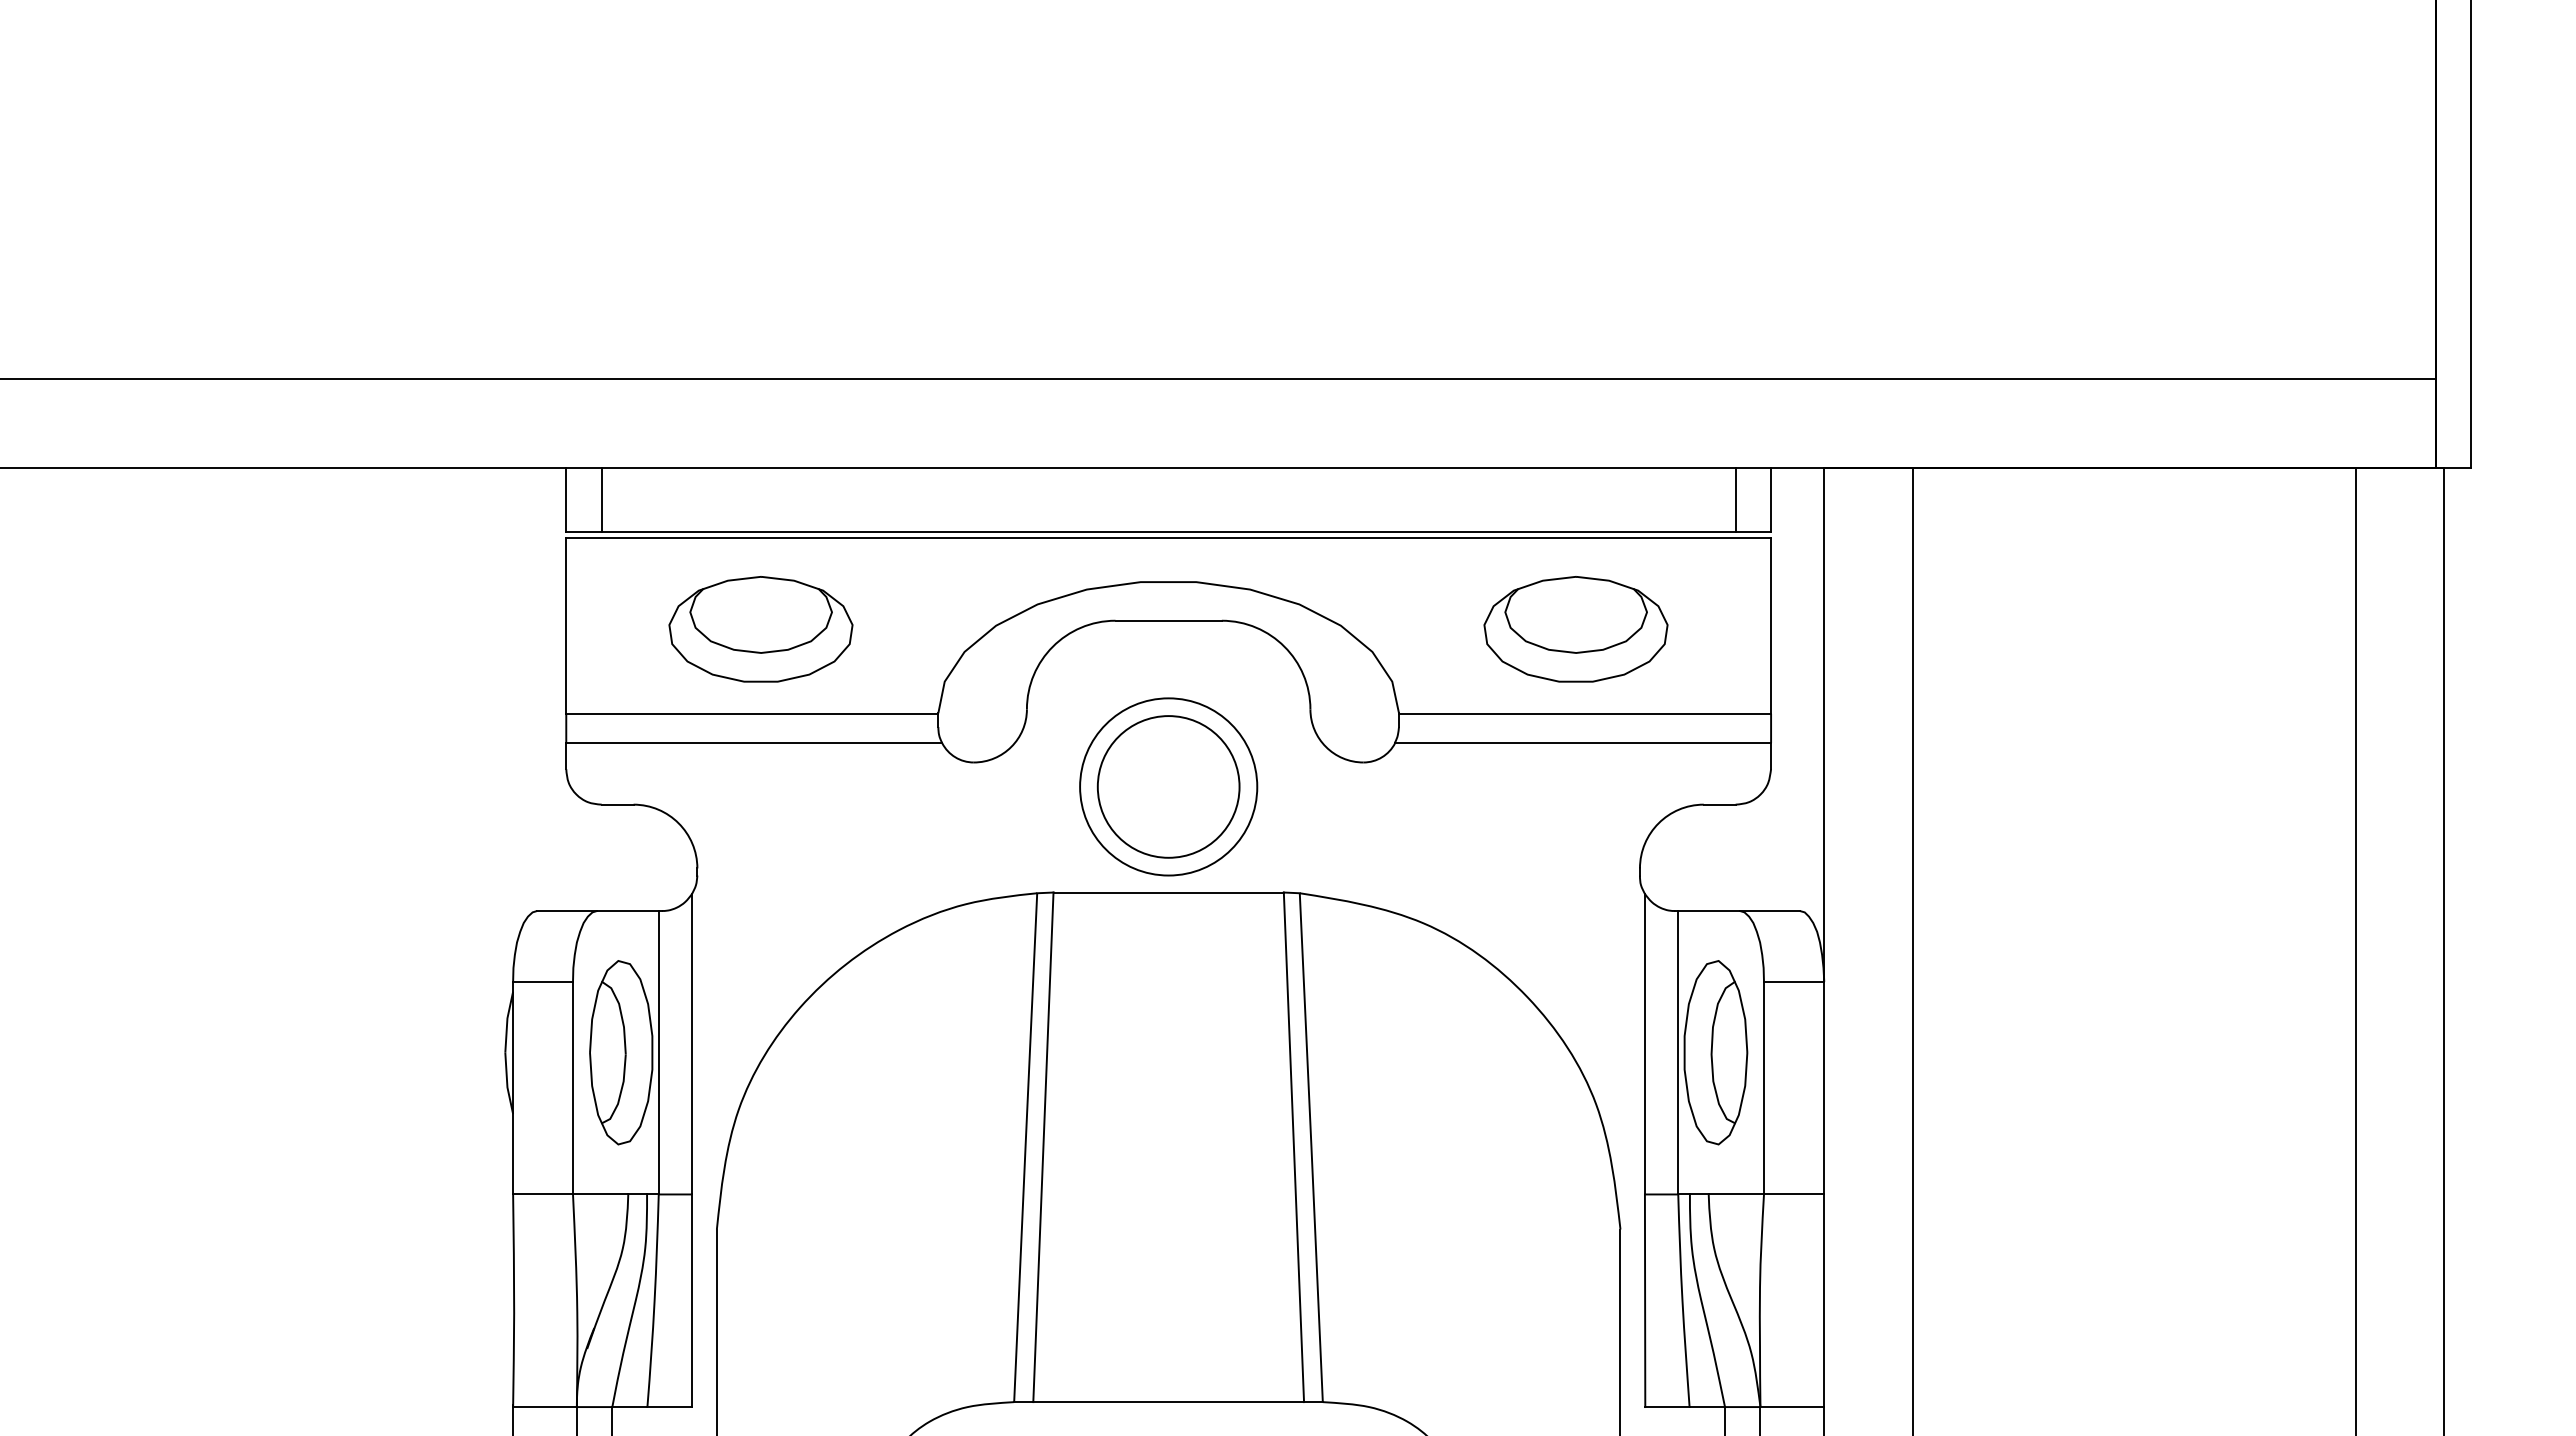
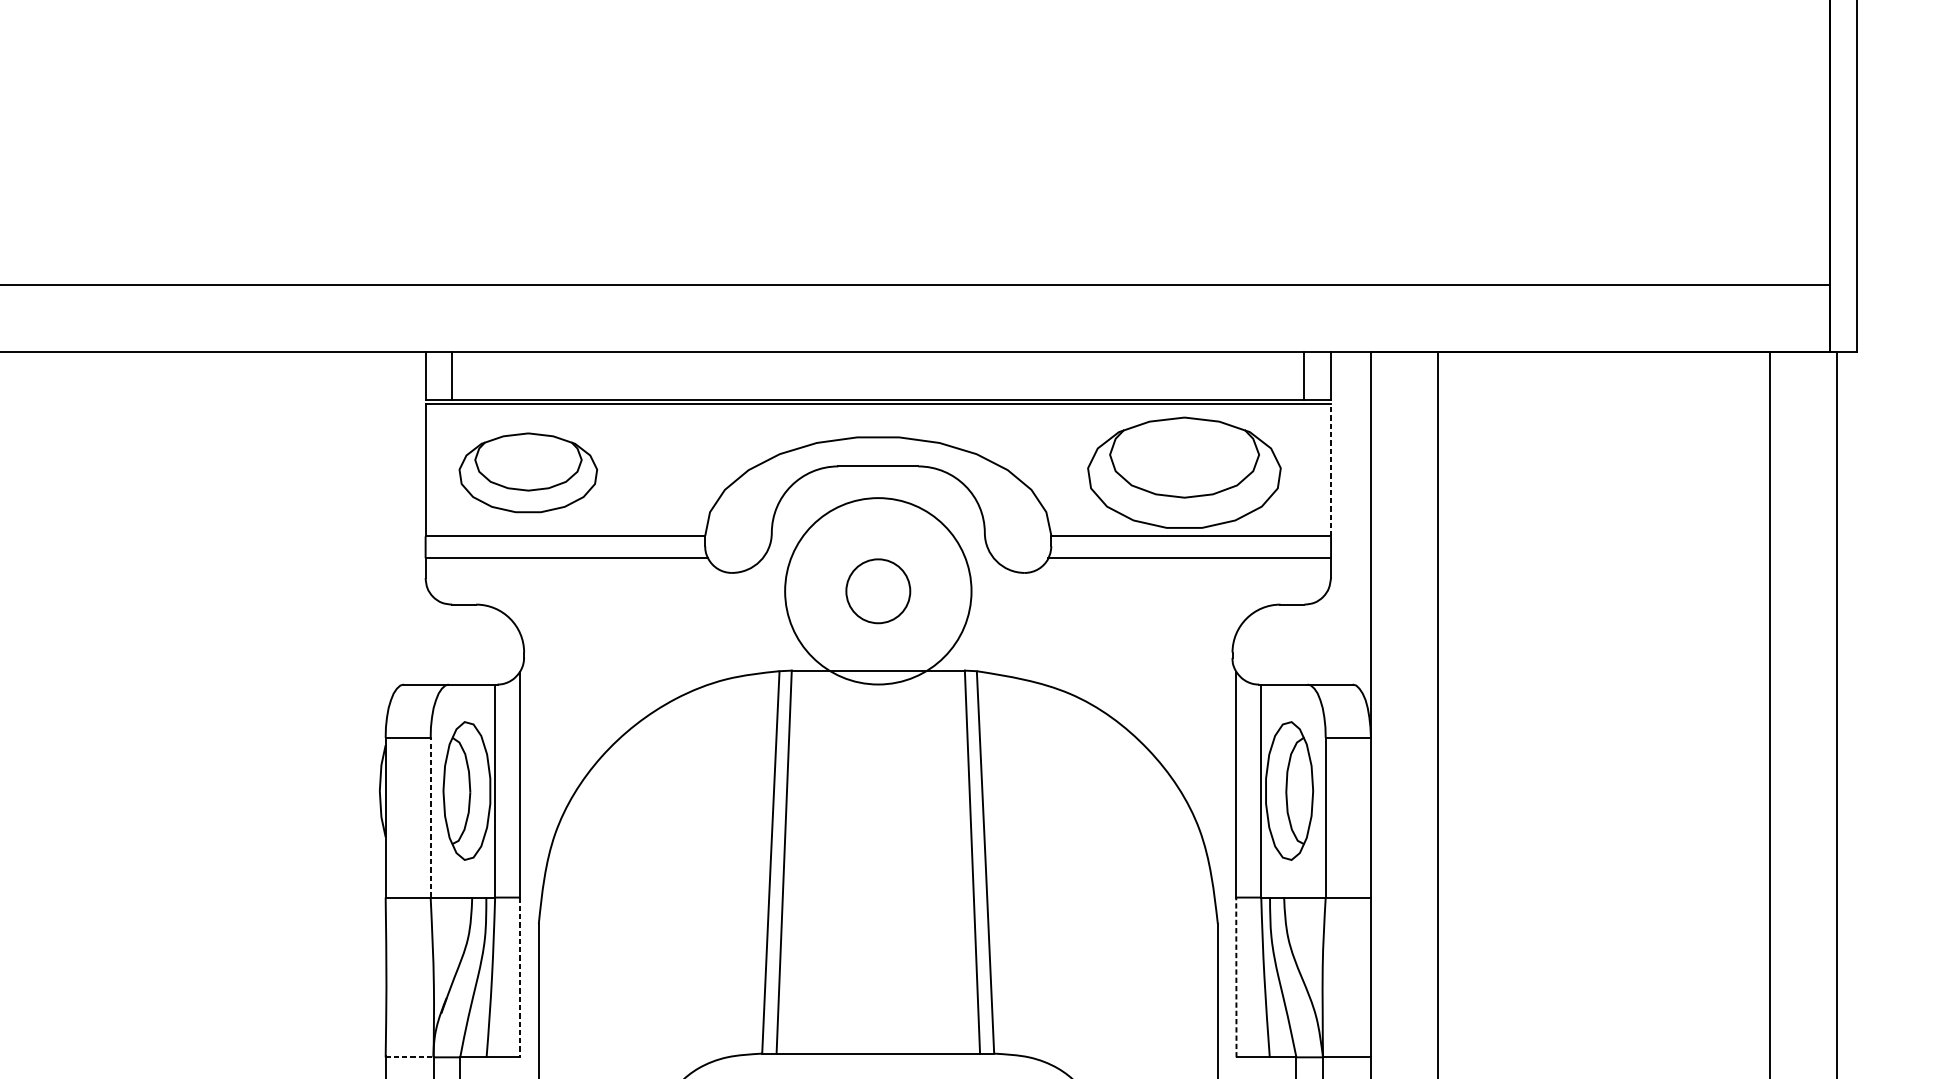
line: (1771, 626) -> (1331, 470), solid -> dashed
part: (760, 629) -> (527, 472), moved
part: (1575, 629) -> (1184, 472), size x1.4
circle: (1168, 786) -> (878, 590), size x0.6
circle: (1168, 786) -> (878, 590), size x1.4
line: (573, 1087) -> (431, 817), solid -> dashed
line: (1645, 1300) -> (1236, 977), solid -> dashed
line: (692, 1301) -> (520, 978), solid -> dashed
line: (545, 1407) -> (410, 1057), solid -> dashed

